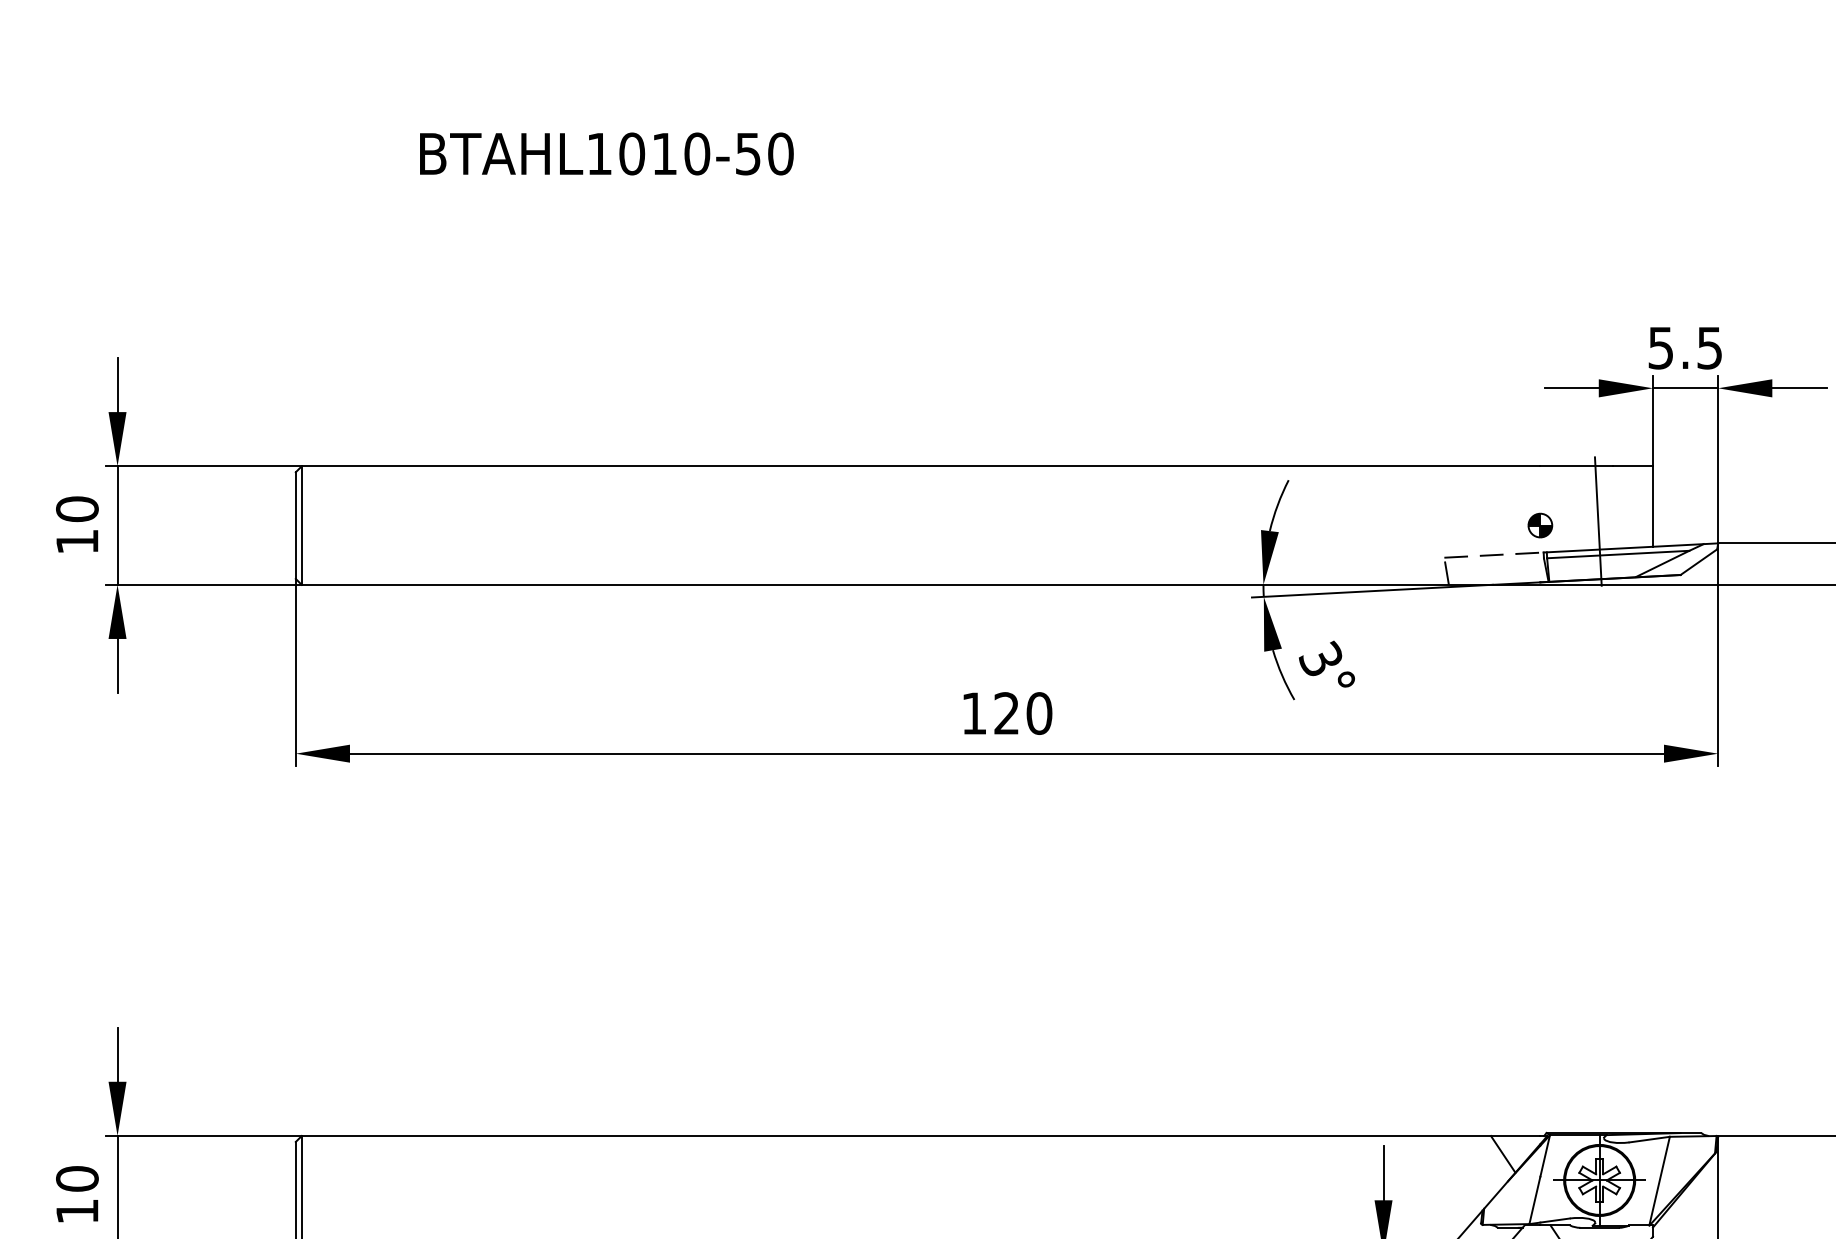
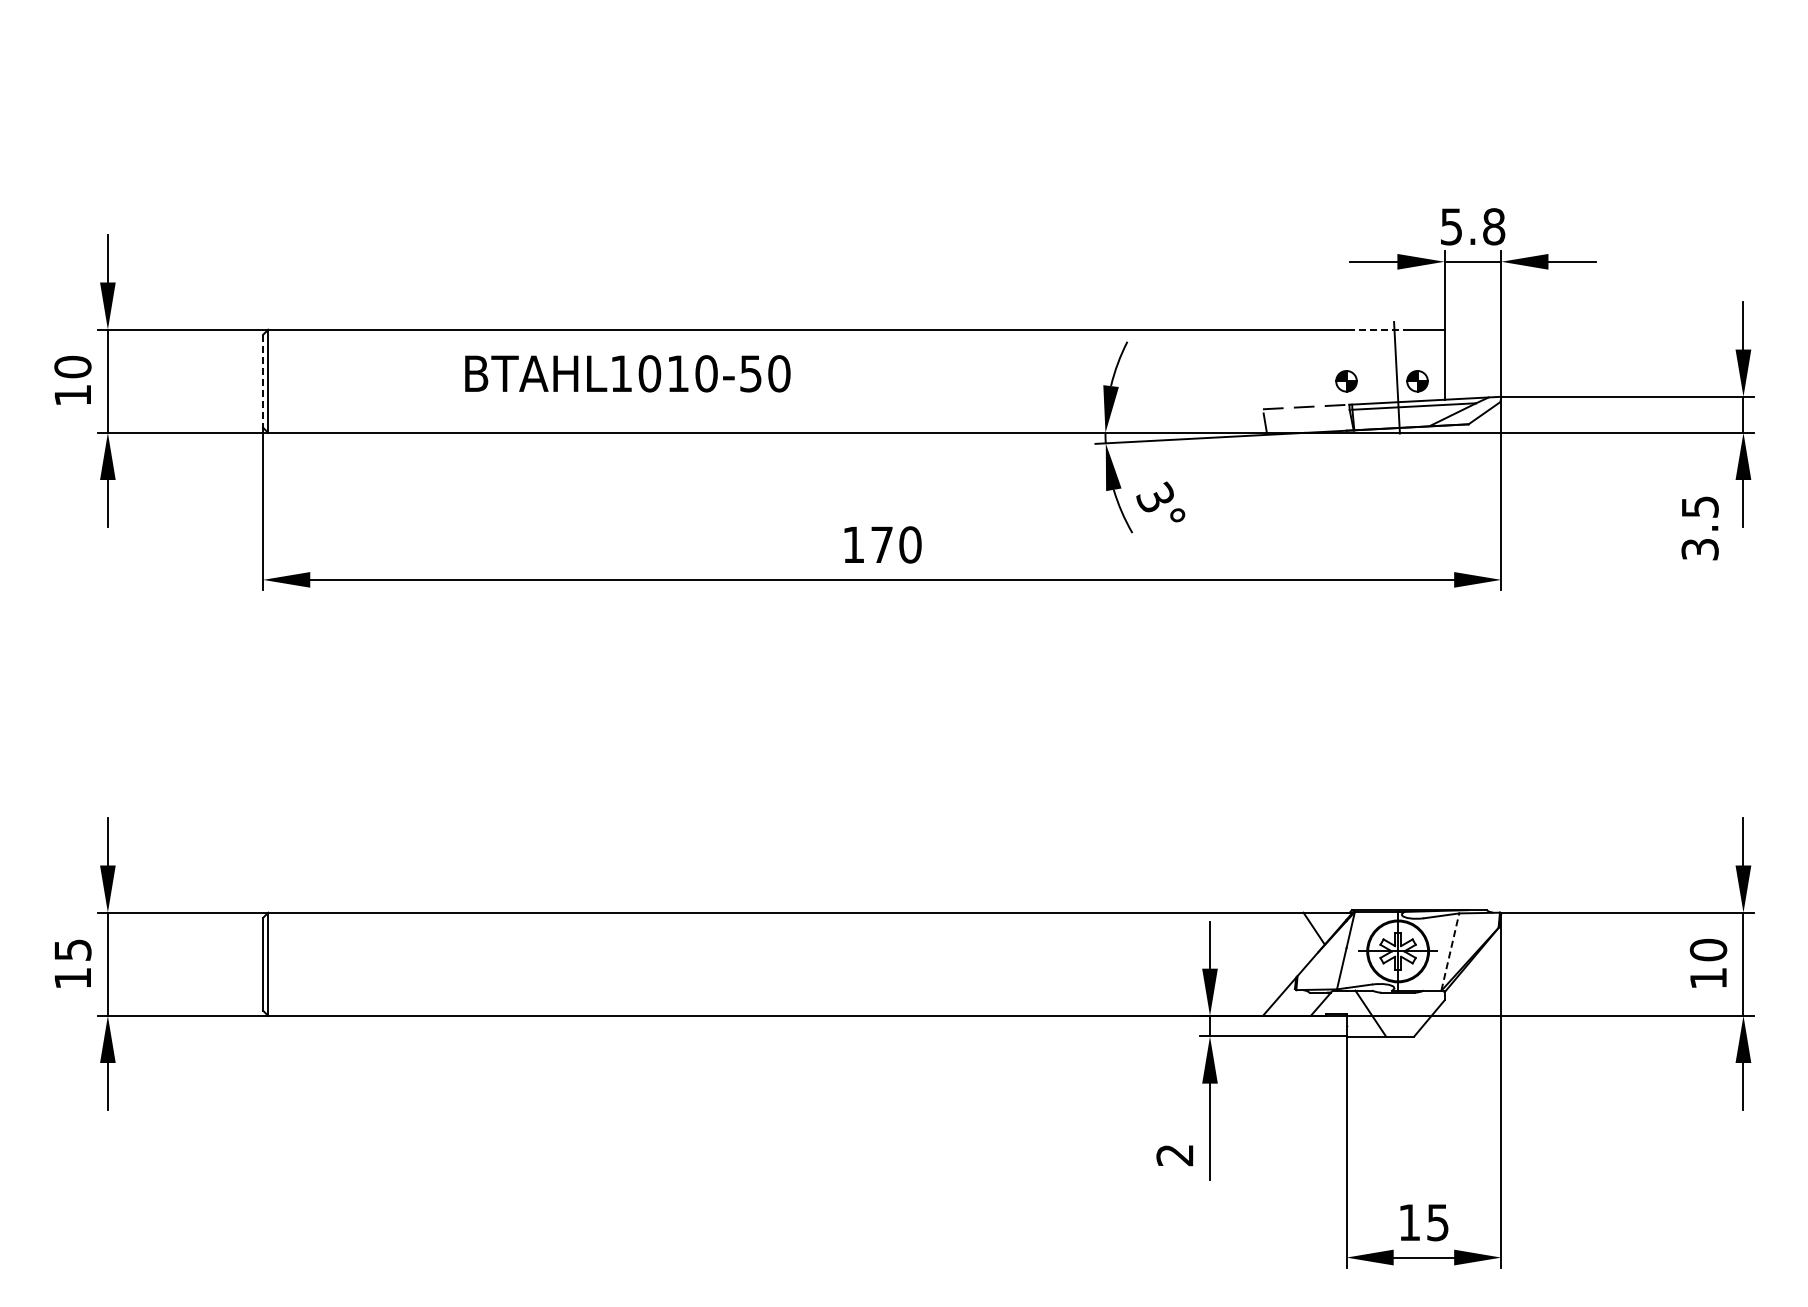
text: (606, 153) -> (627, 373), moved
text: (1710, 347) -> (1494, 226), 5.5 -> 5.8
line: (1577, 466) -> (1378, 329), solid -> dashed
line: (296, 525) -> (263, 381), solid -> dashed
part: (1621, 525) -> (1417, 381), added
text: (1006, 713) -> (881, 544), 120 -> 170
text: (76, 1178) -> (72, 949), 10 -> 15
line: (1659, 1180) -> (1450, 951), solid -> dashed

